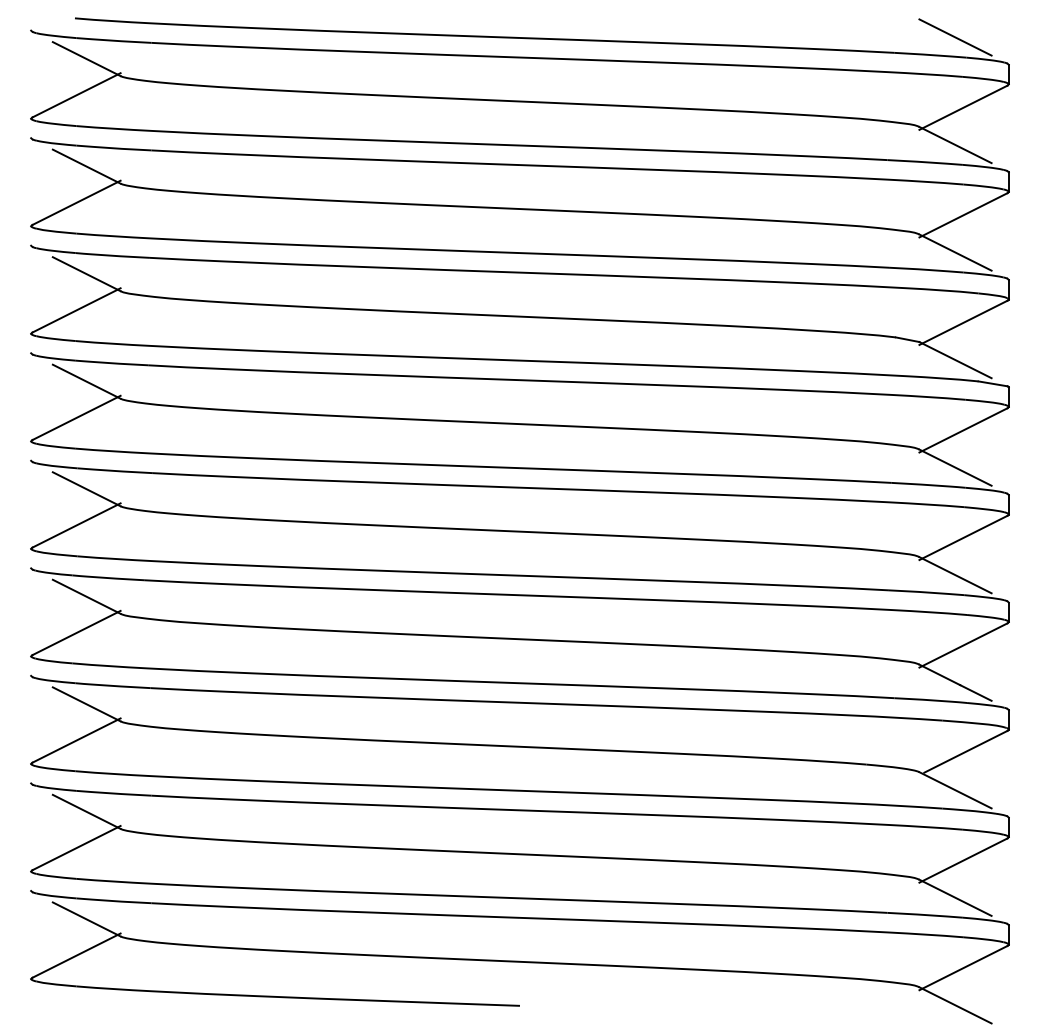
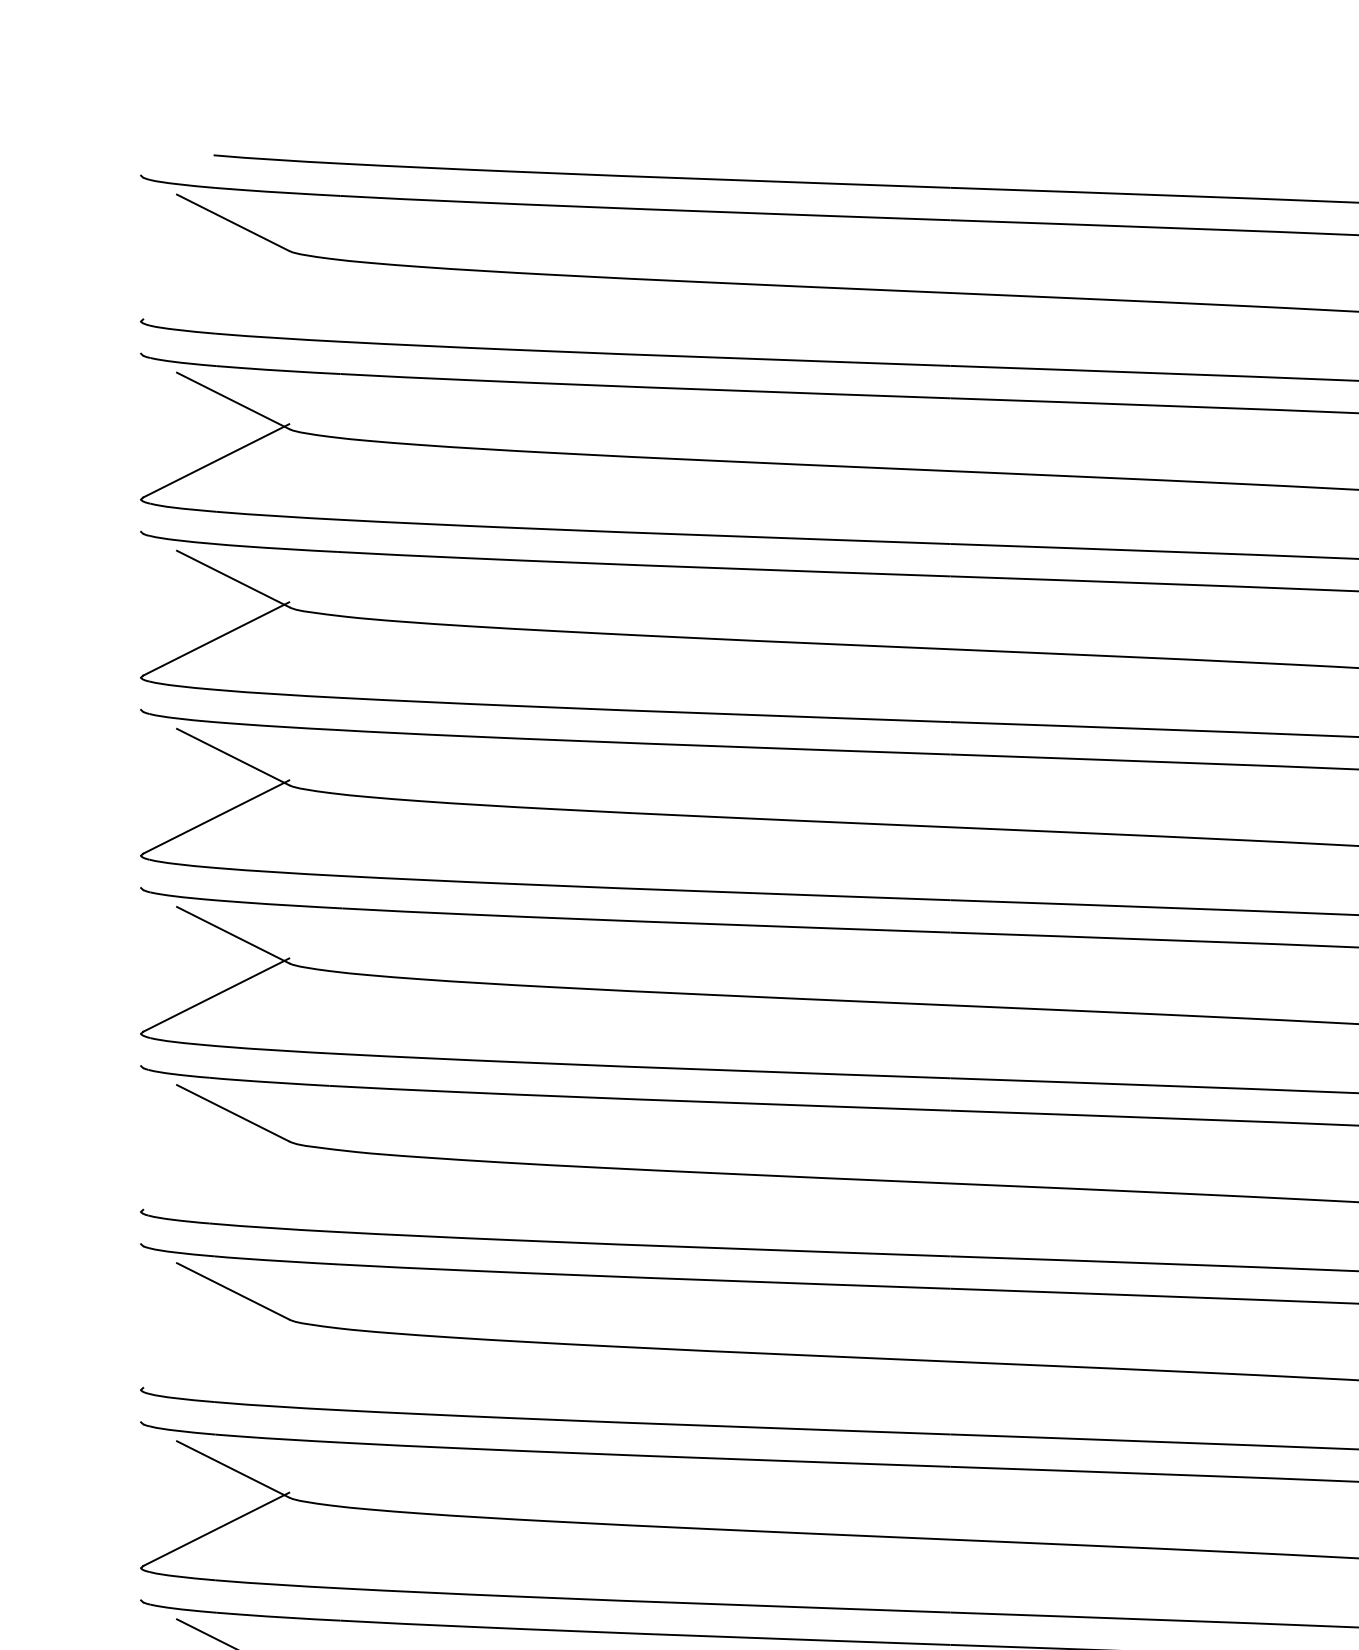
line: (76, 95) -> (216, 283), removed
line: (76, 632) -> (216, 1172), removed
line: (76, 740) -> (216, 1351), removed

